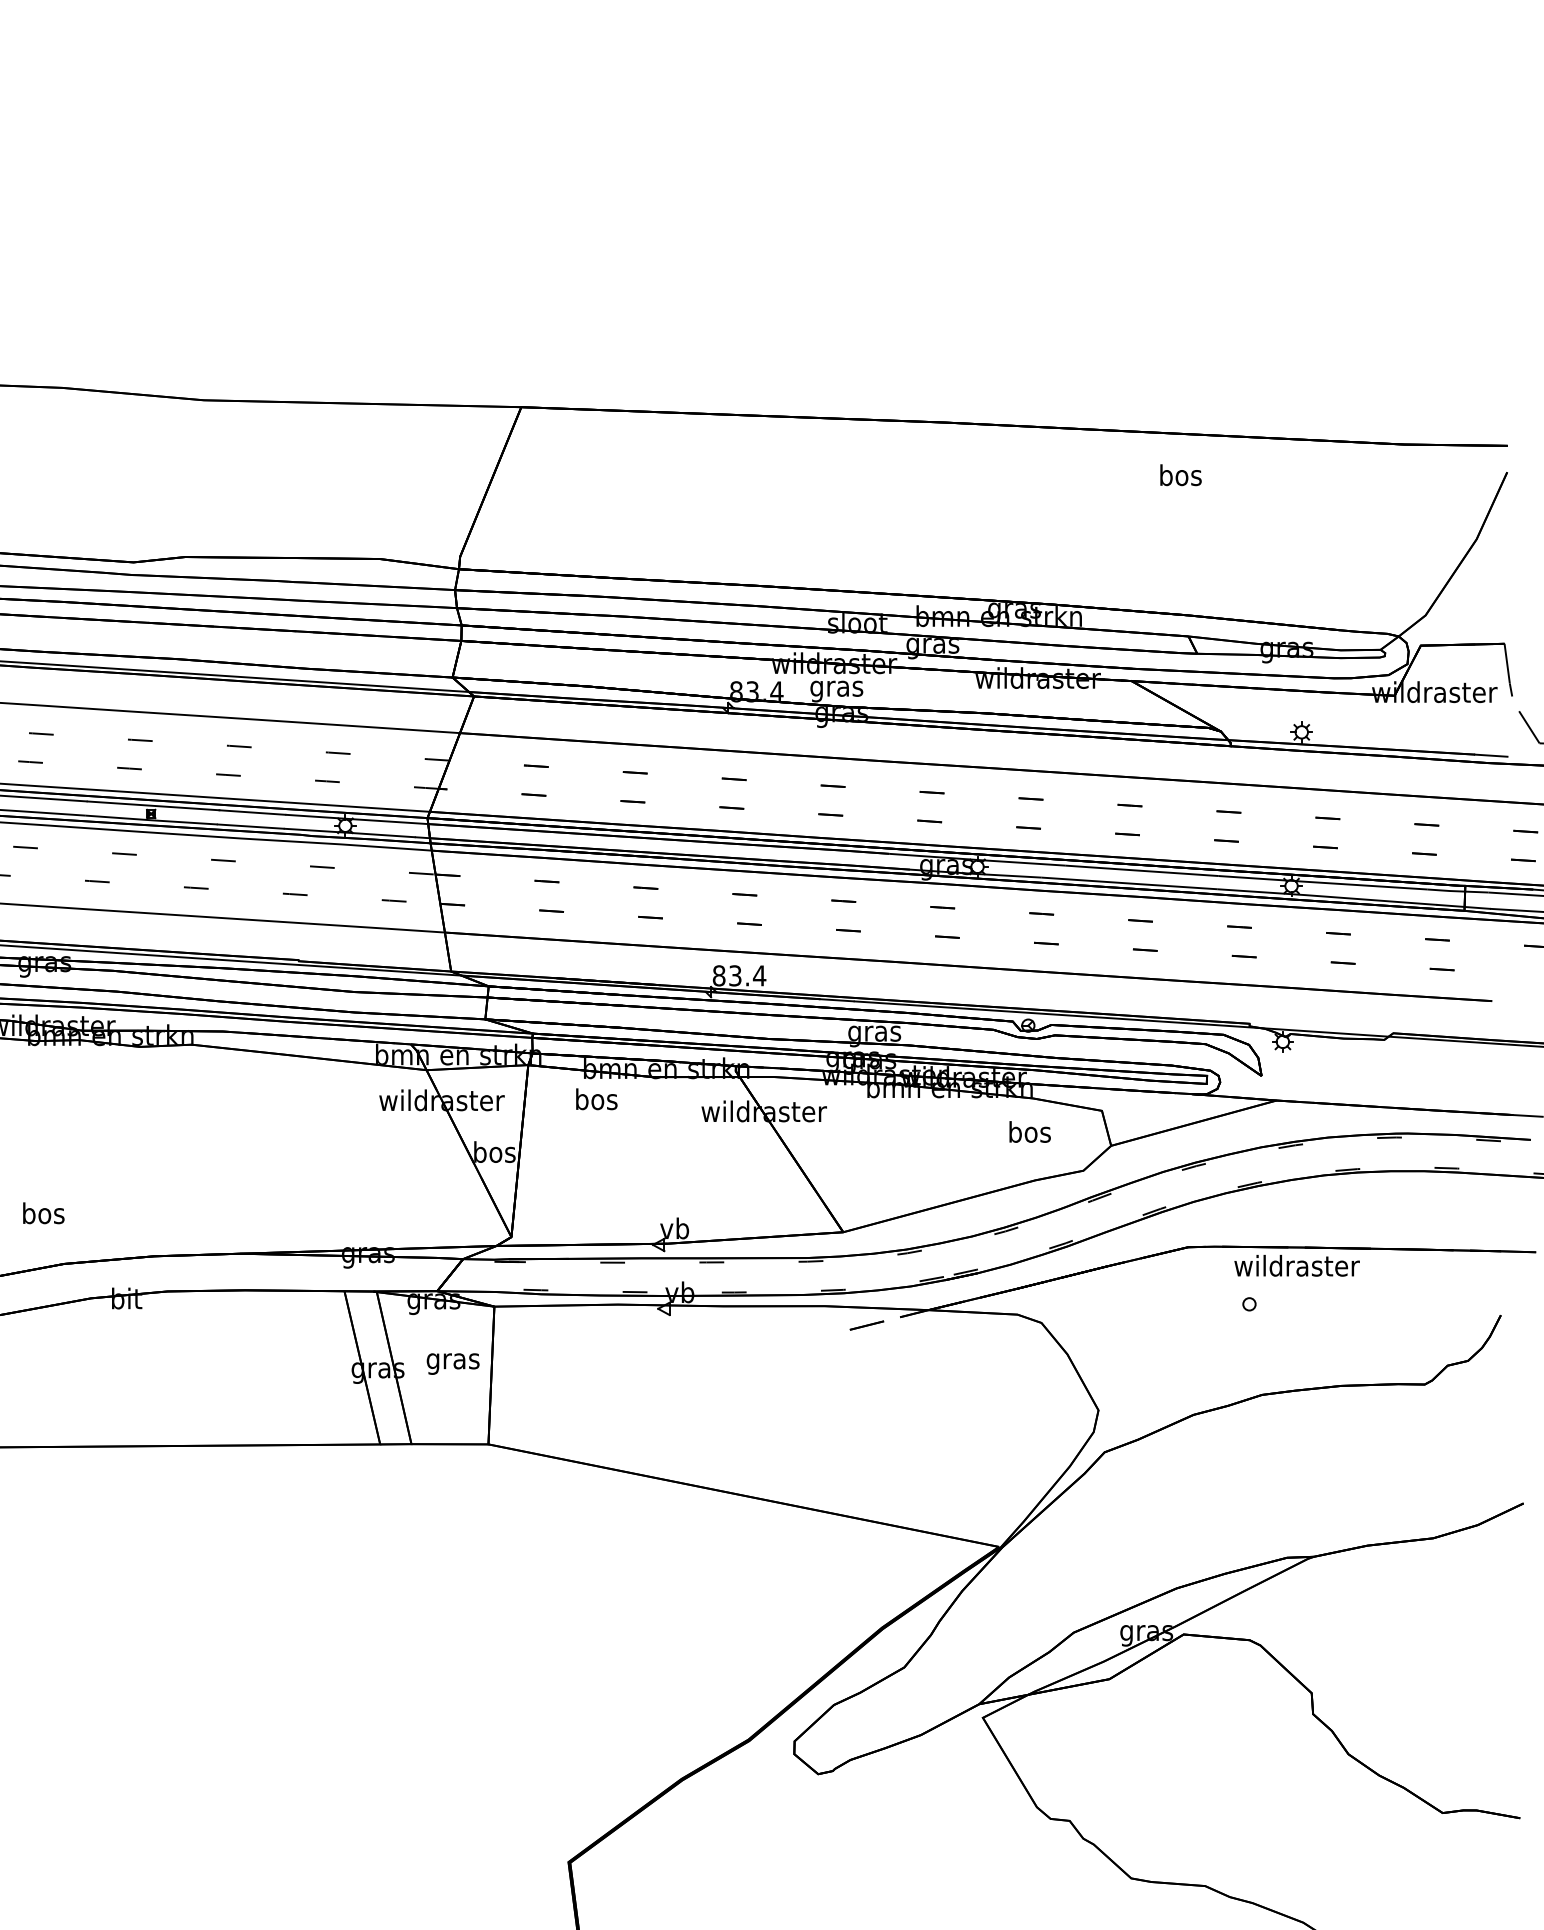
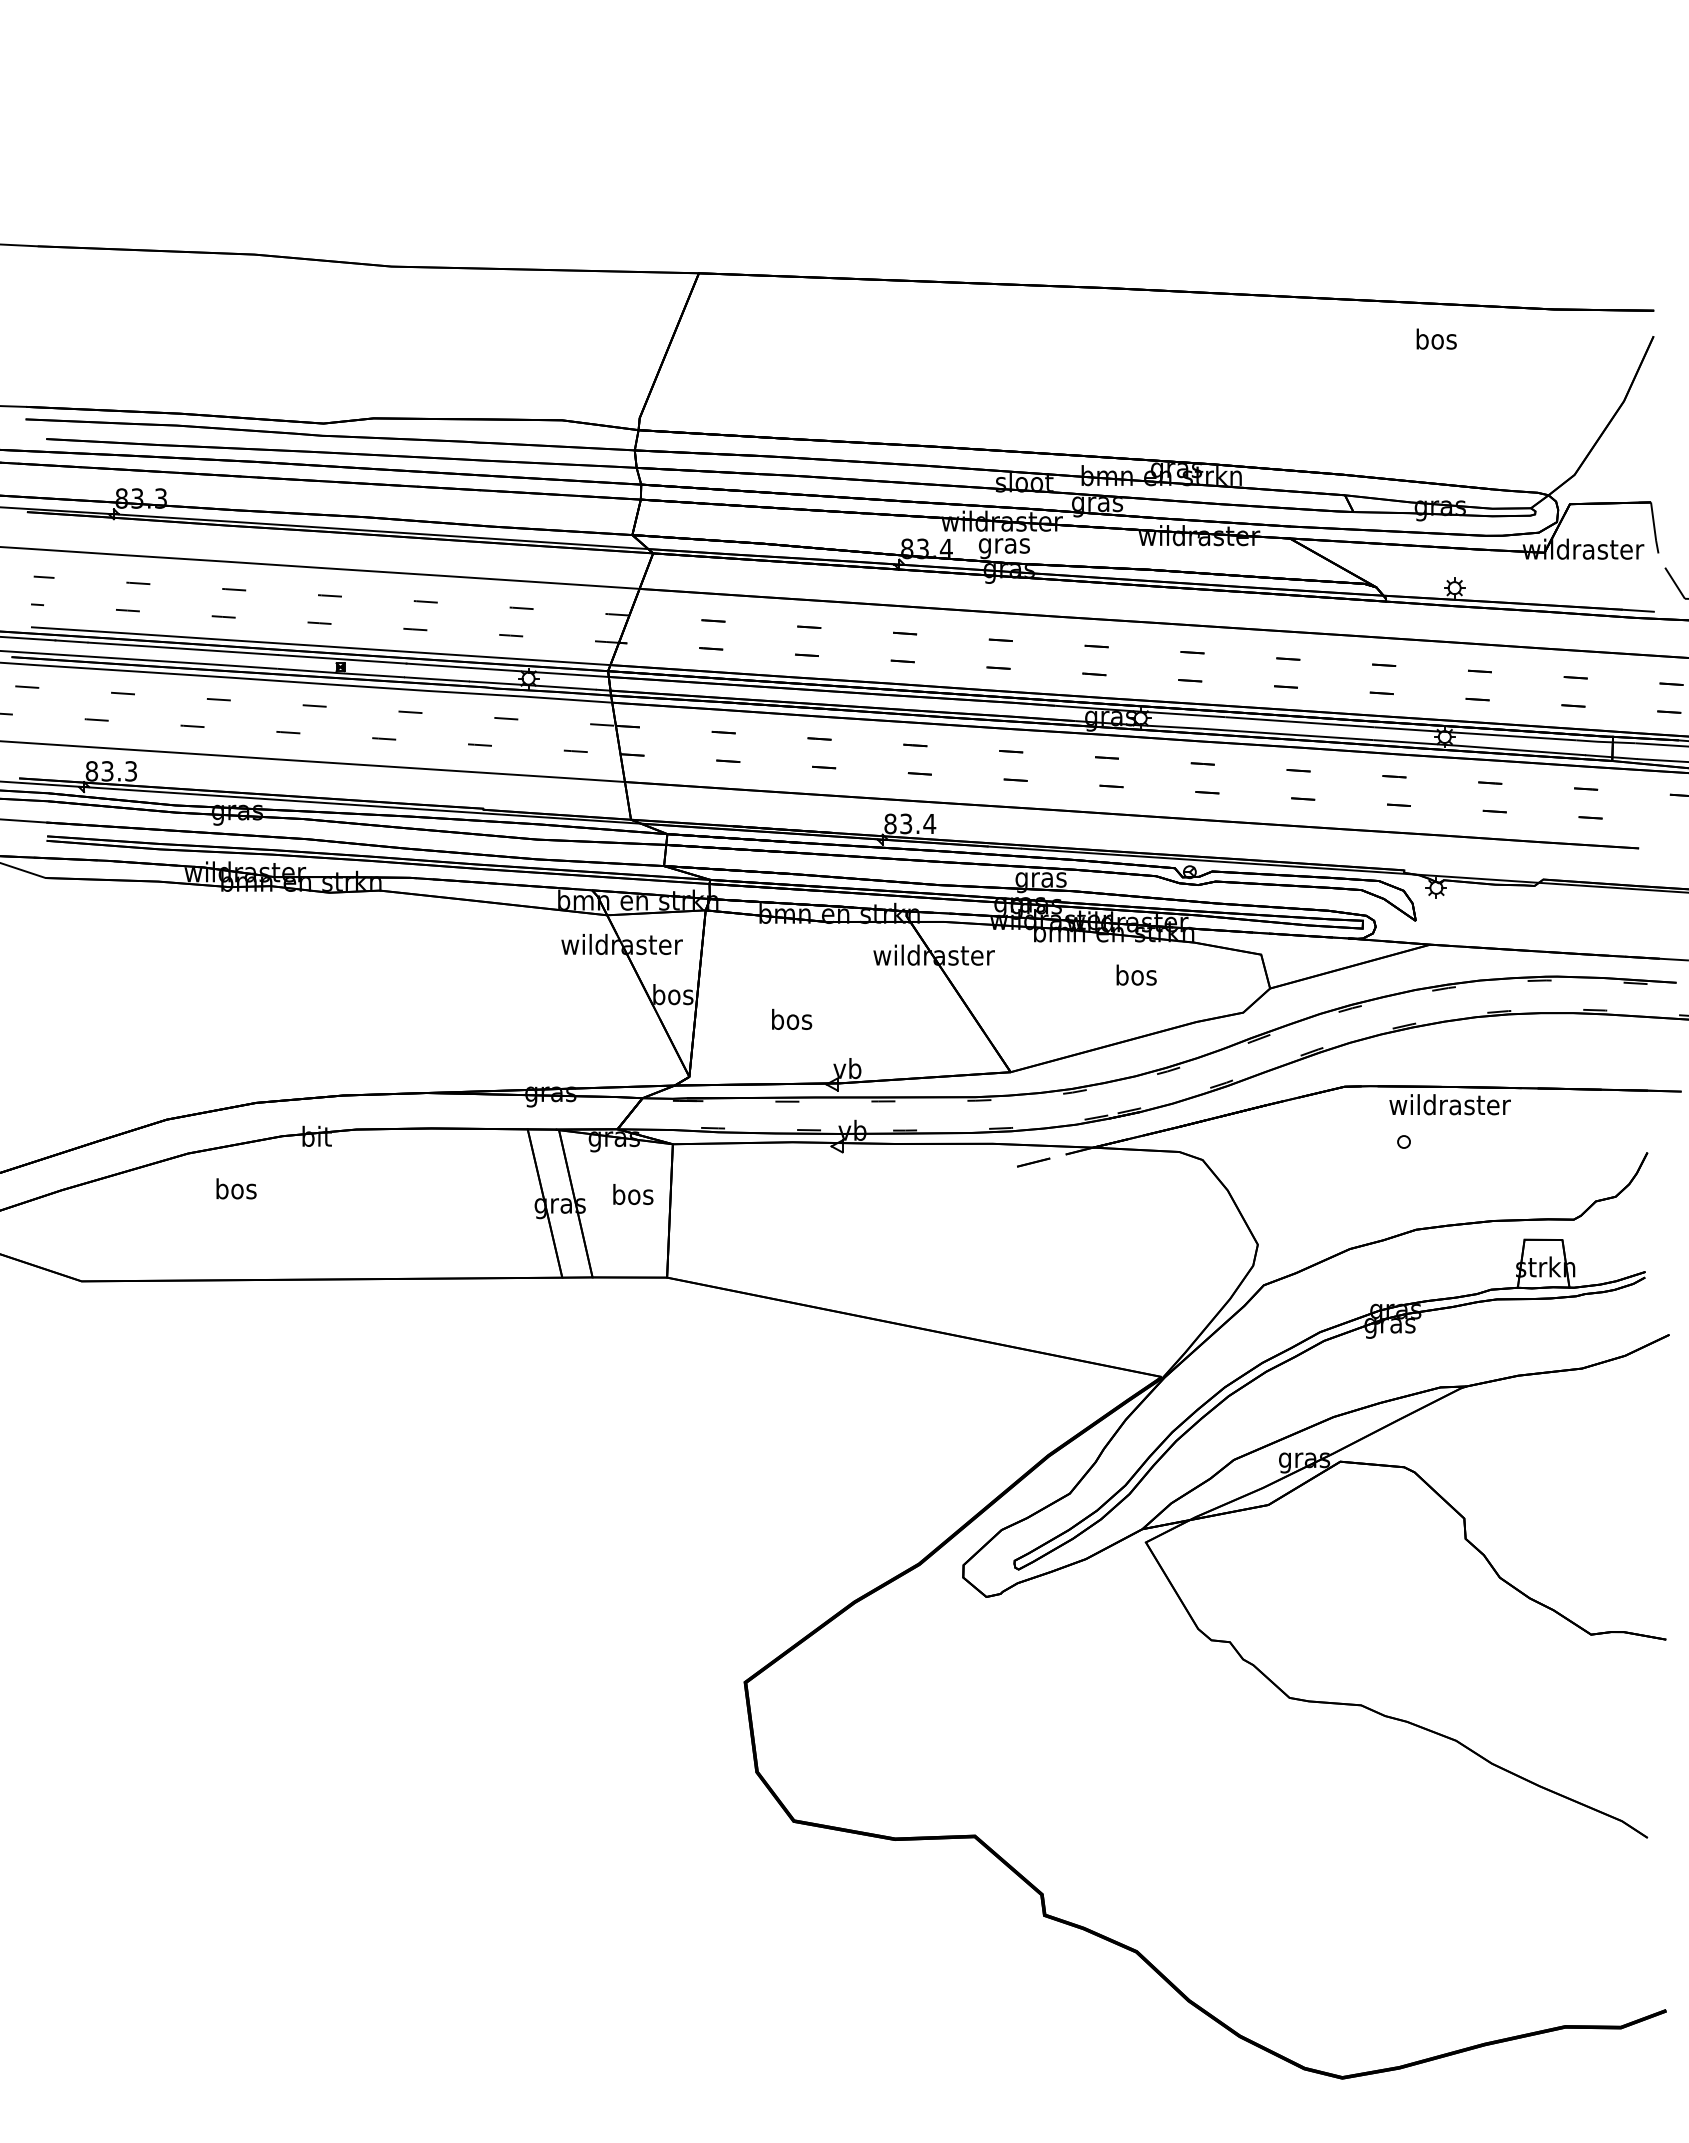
text: (1180, 474) -> (1436, 338), moved
text: (597, 1098) -> (792, 1018), moved
text: (1029, 1131) -> (1136, 974), moved
text: (43, 1212) -> (236, 1188), moved
text: (452, 1361) -> (632, 1197), gras -> bos
part: (1142, 1524) -> (1300, 1355), added

